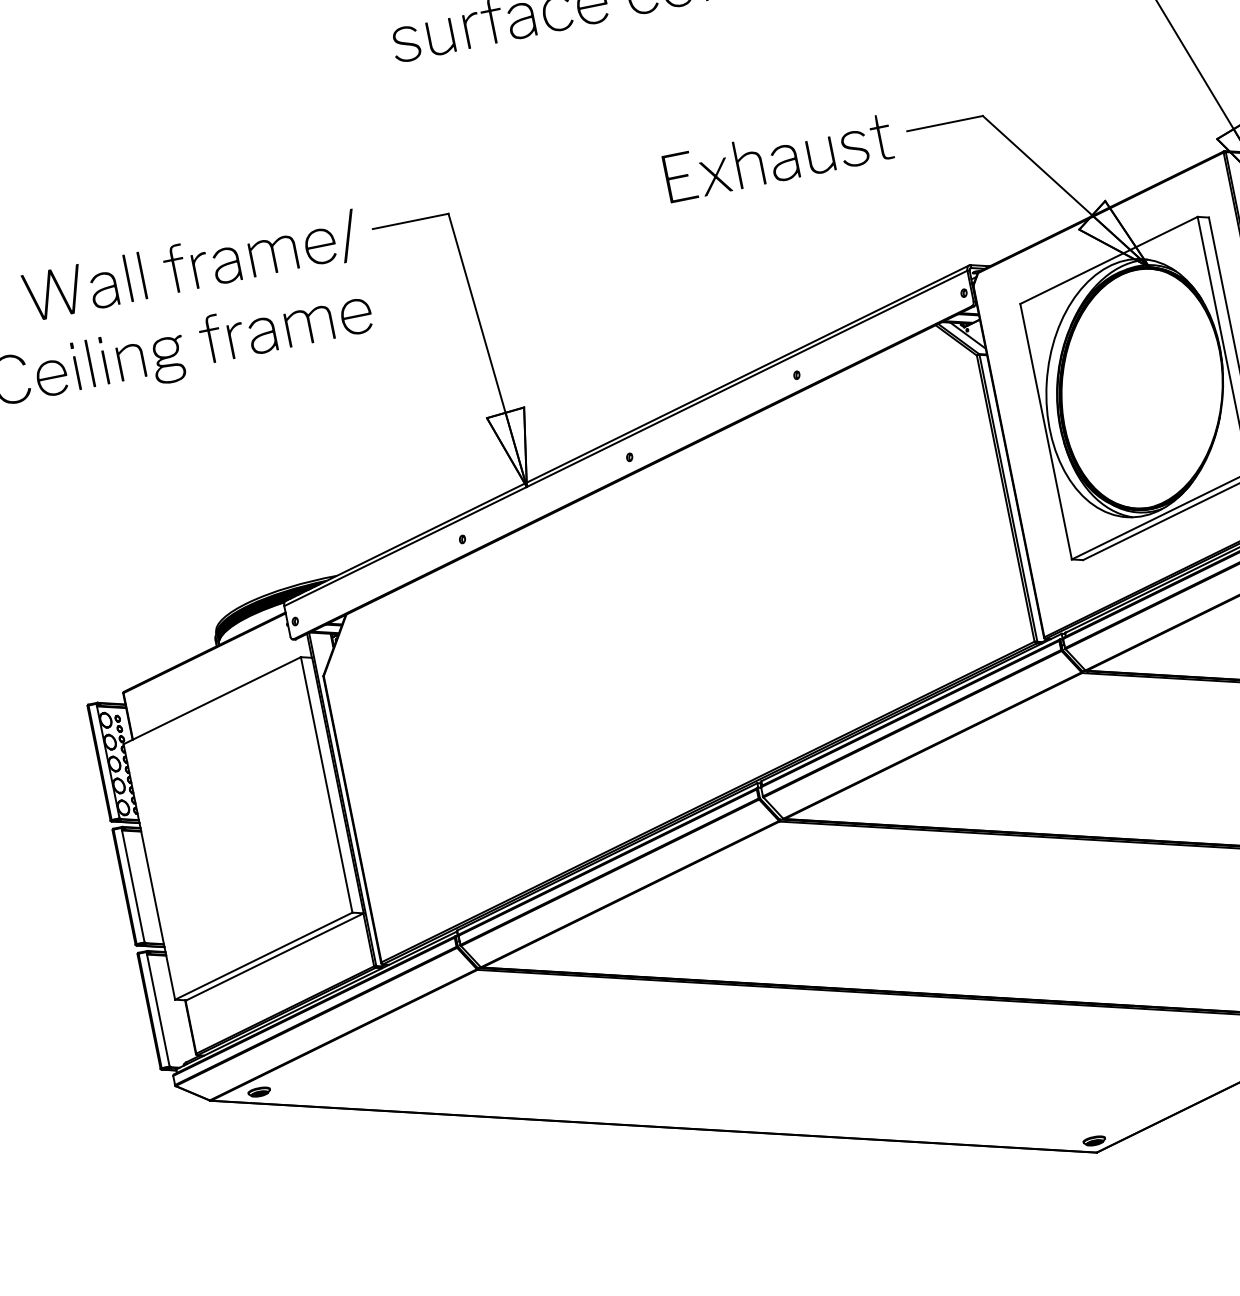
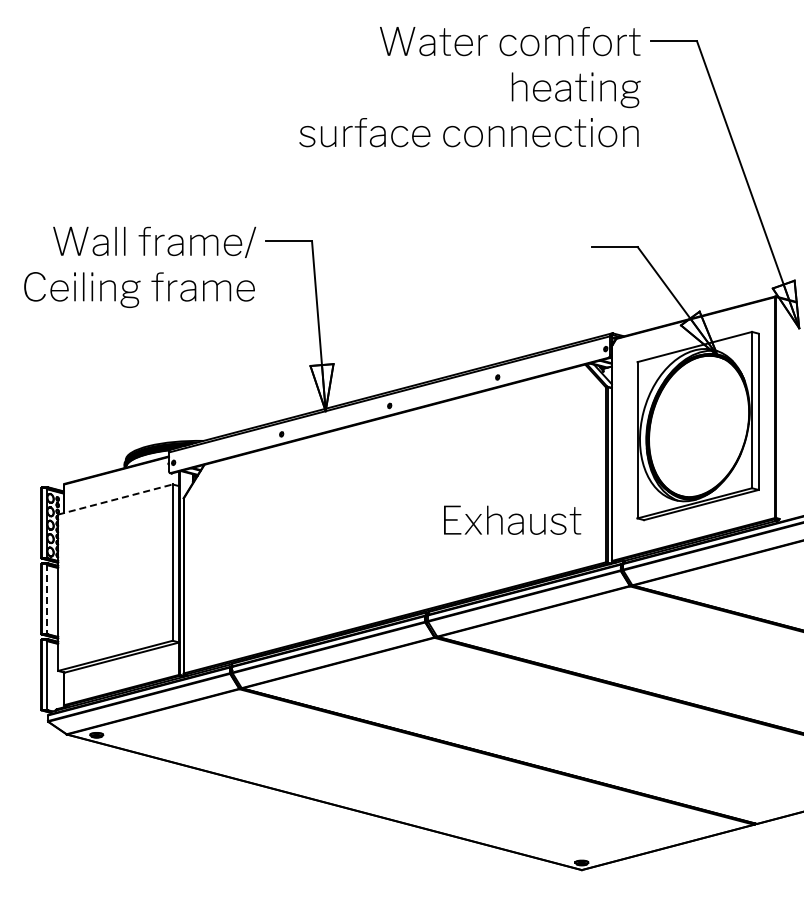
text: (777, 156) -> (512, 519), moved
line: (212, 700) -> (115, 499), solid -> dashed
line: (134, 886) -> (47, 599), solid -> dashed

